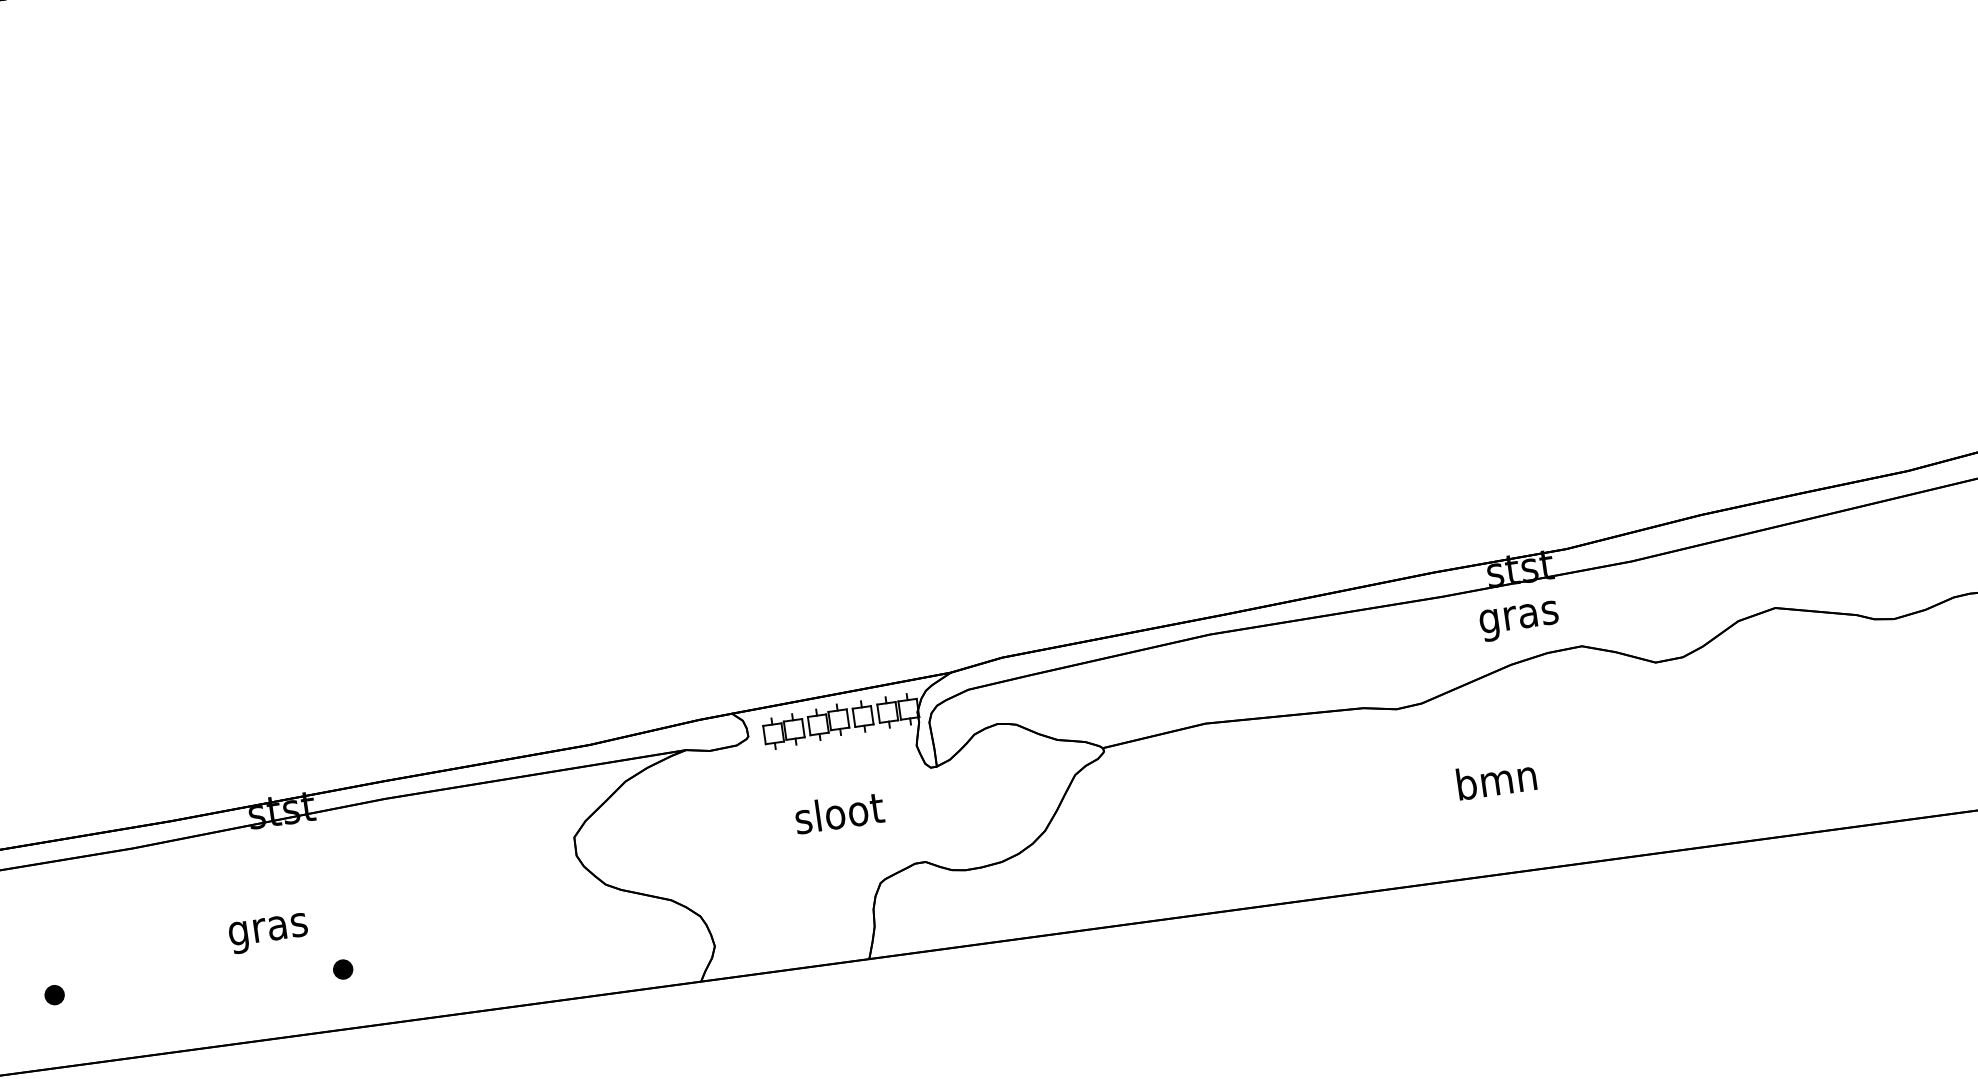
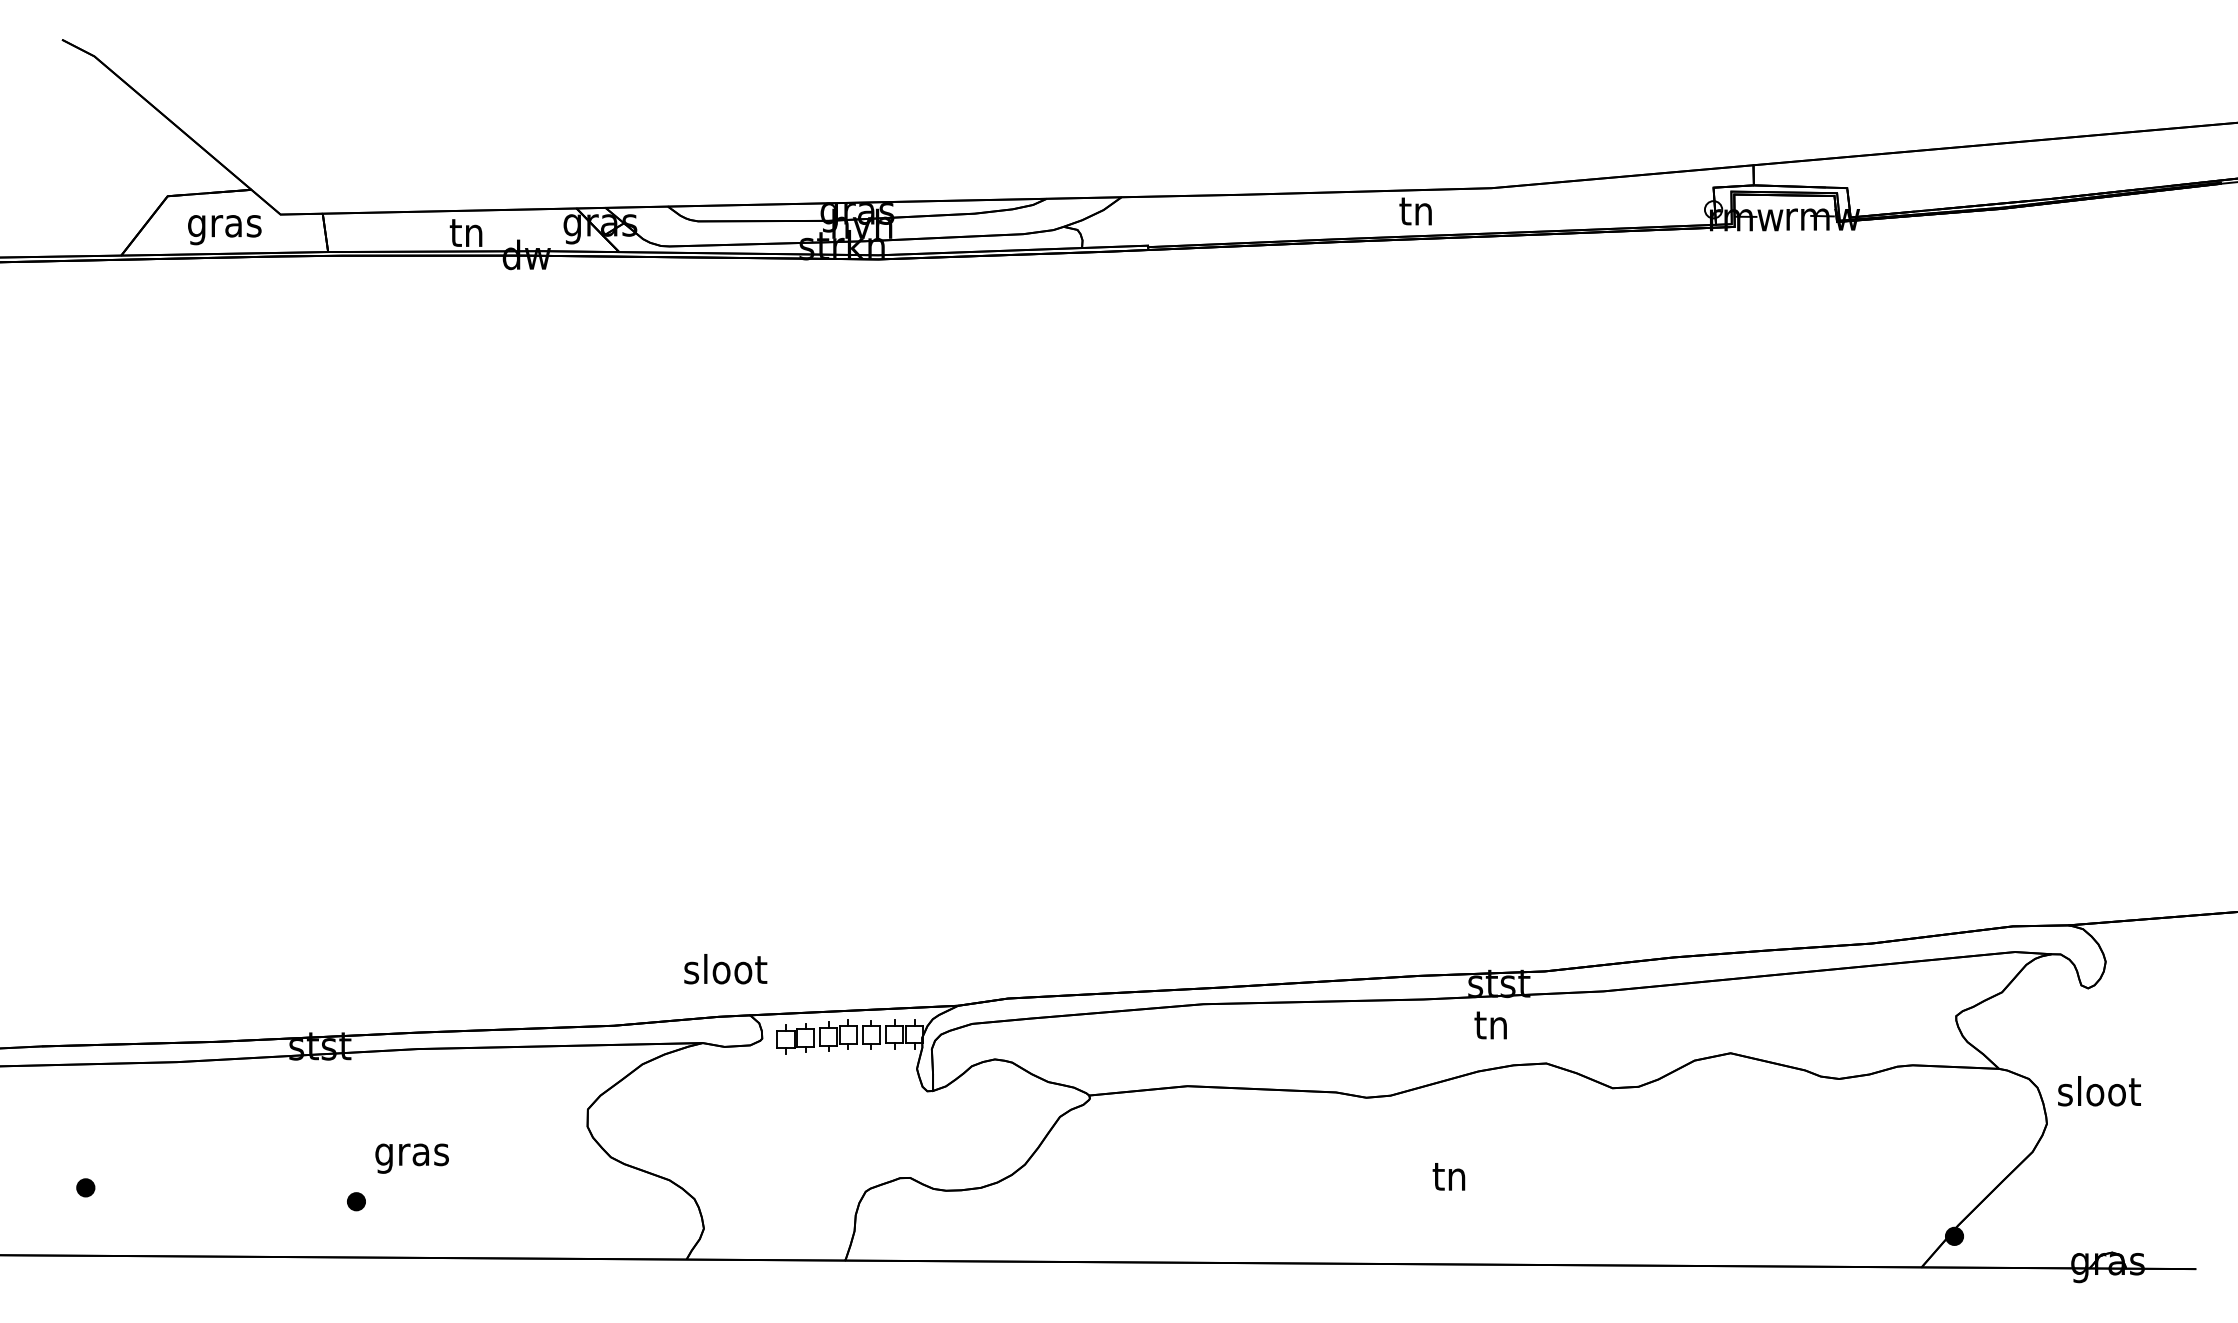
text: (1518, 618) -> (1491, 1029), gras -> tn
text: (1496, 779) -> (1449, 1175), bmn -> tn
text: (839, 813) -> (725, 969), moved
text: (267, 933) -> (411, 1158), moved

